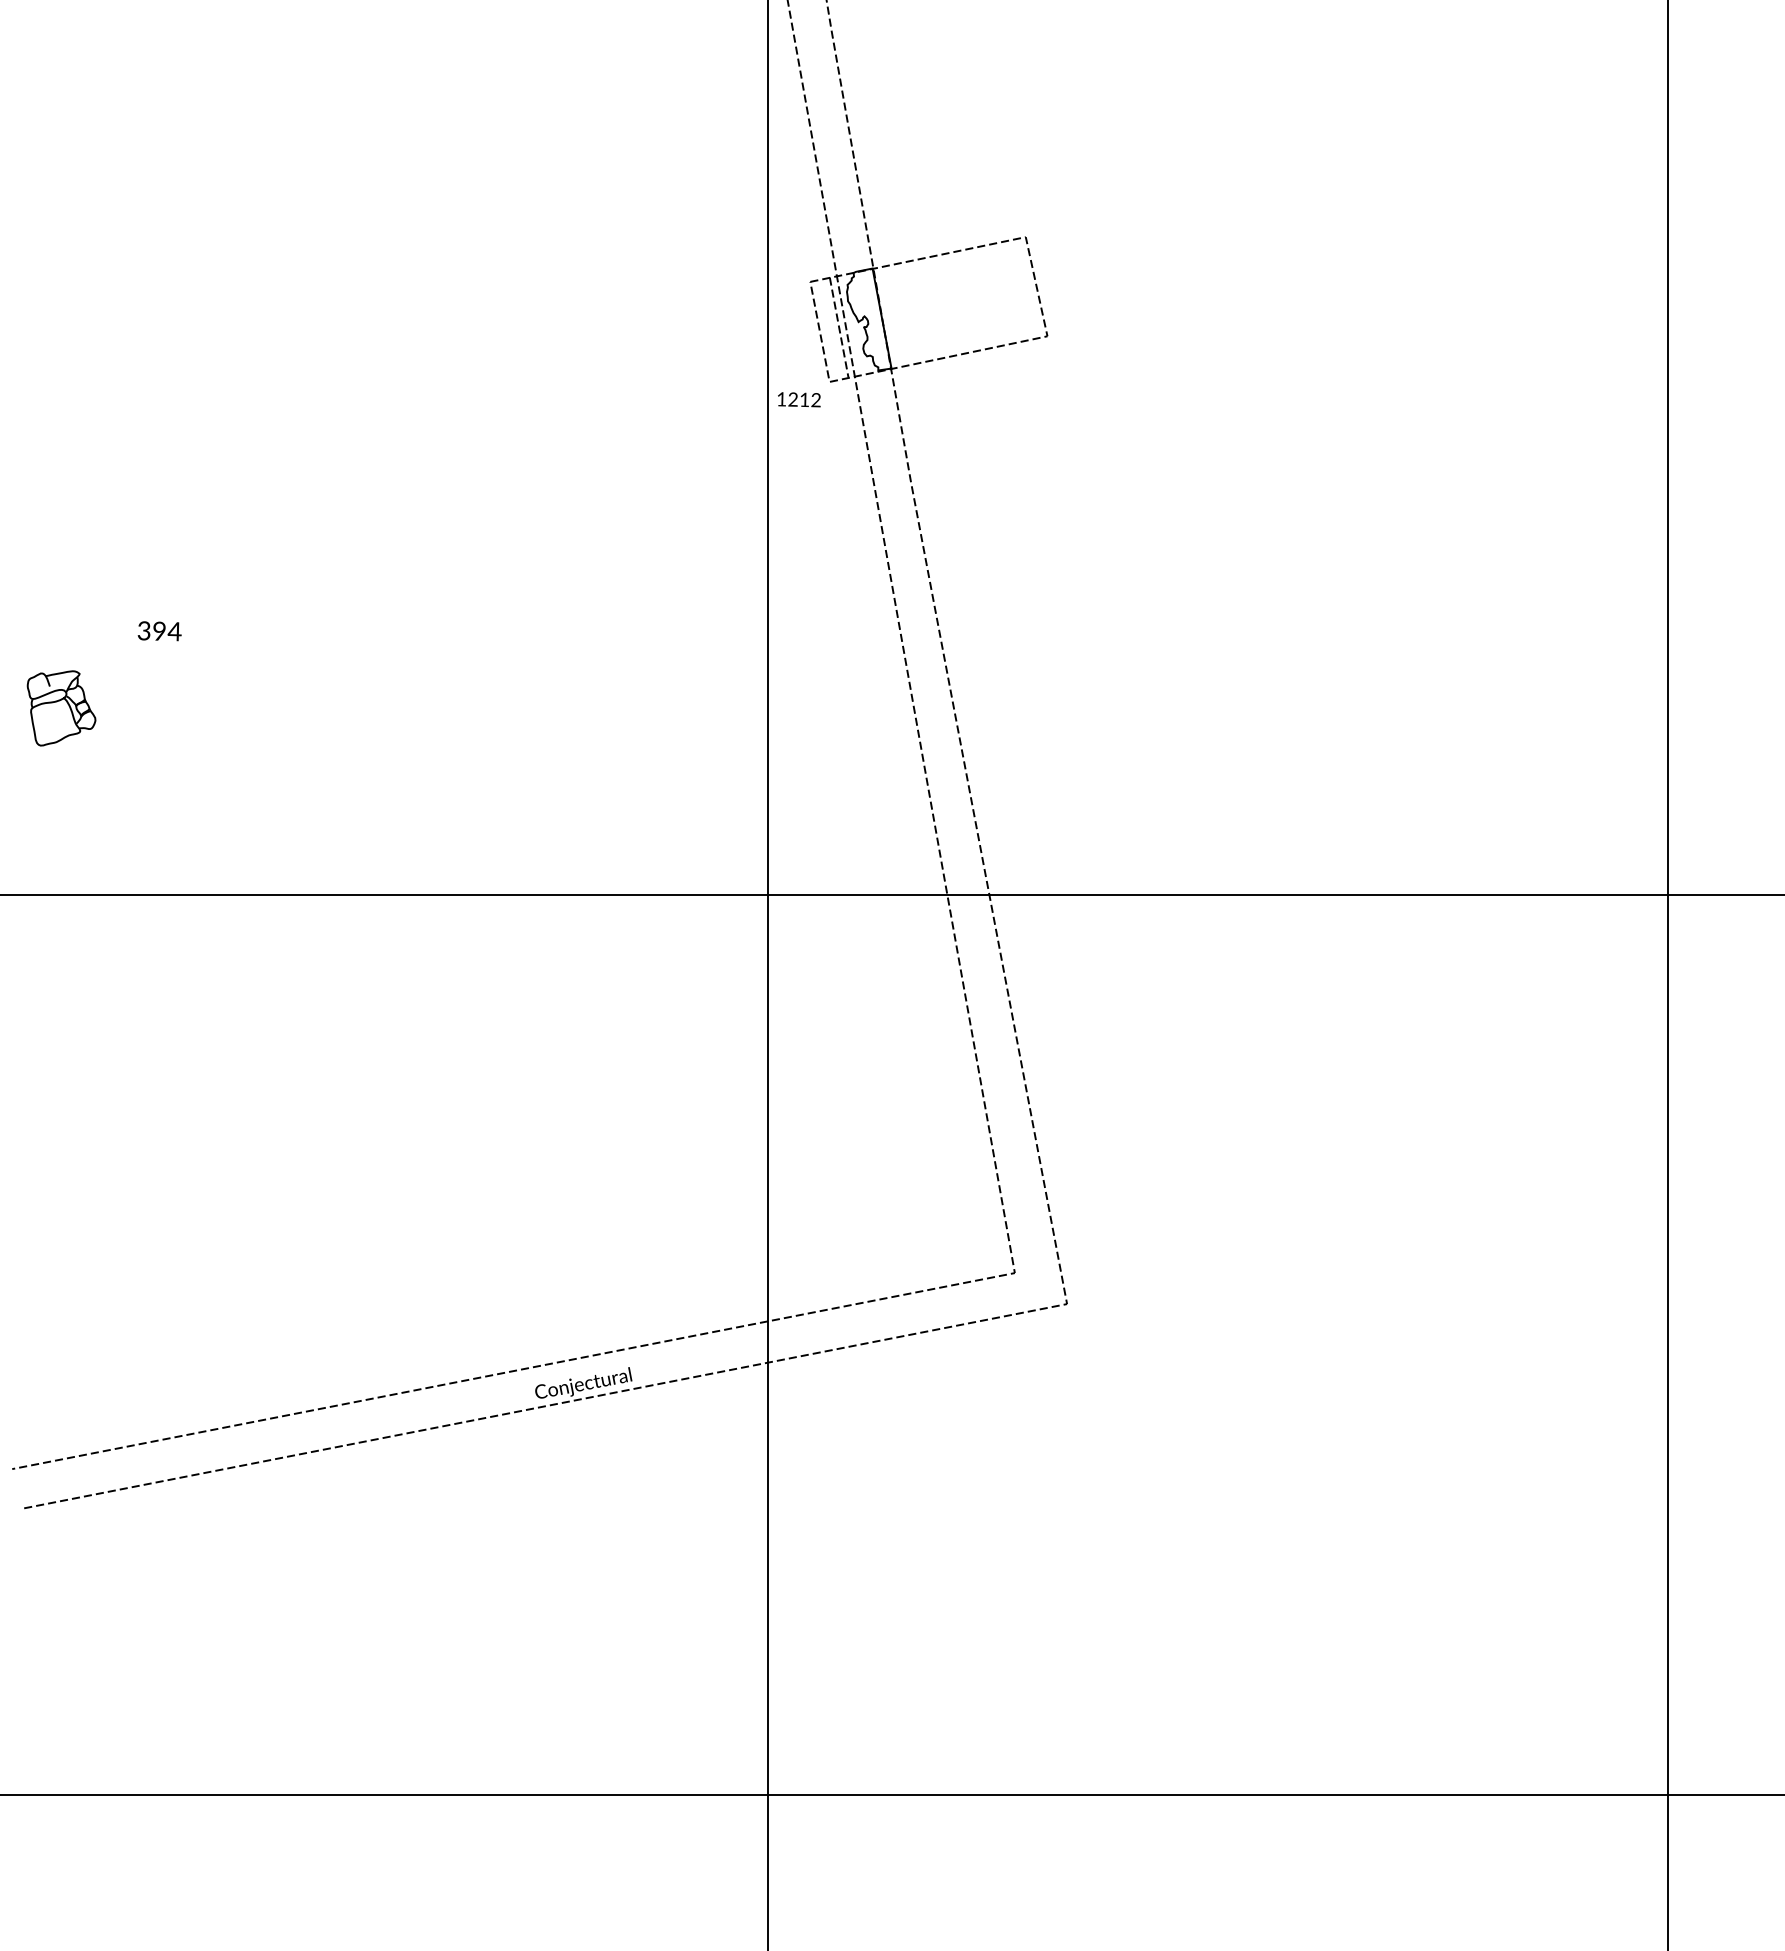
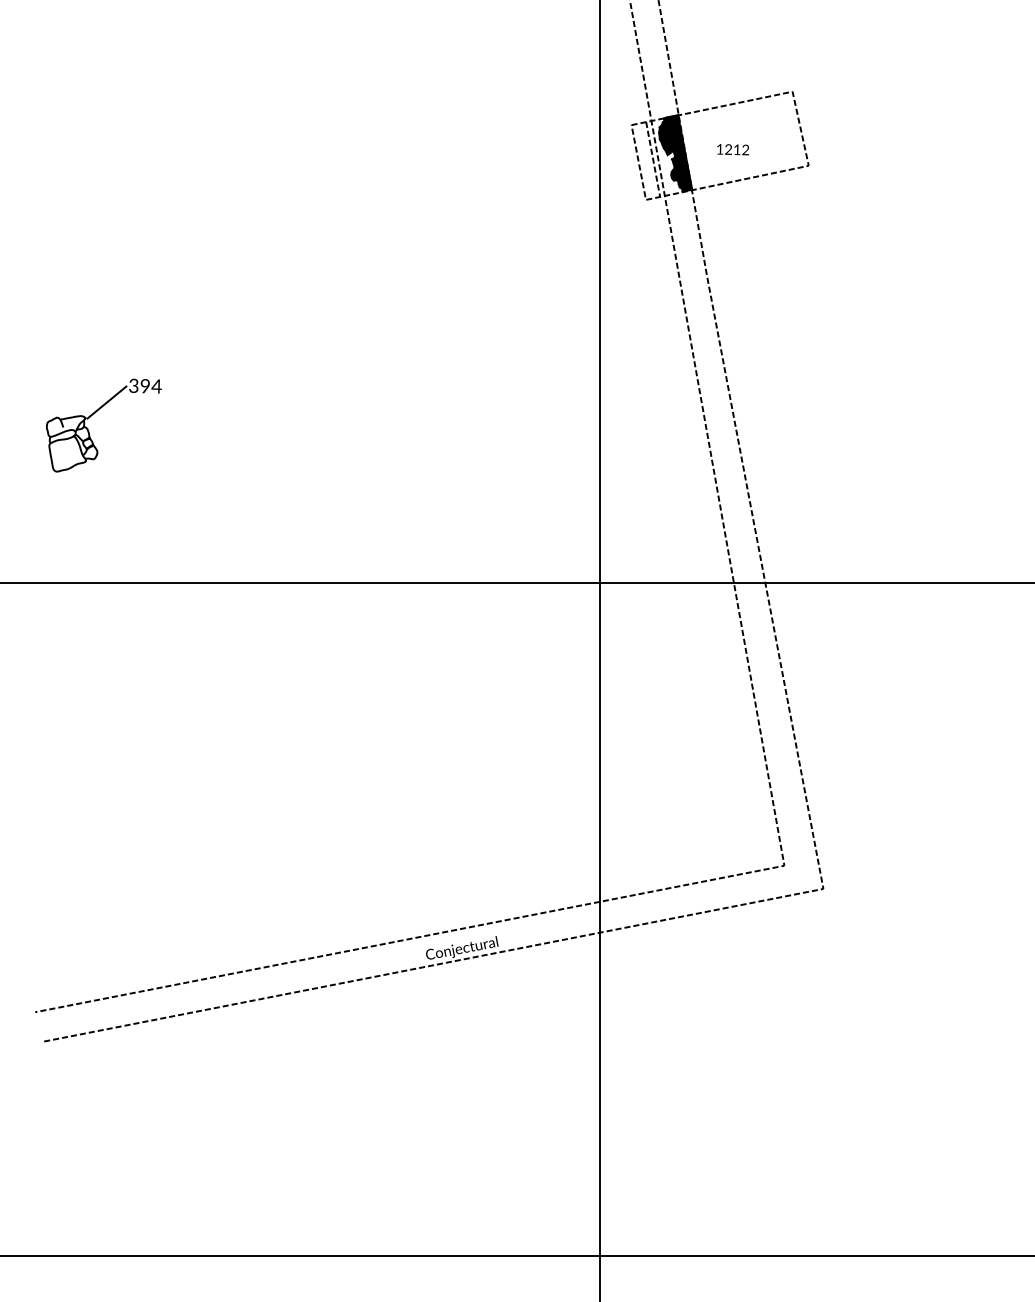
fill: (868, 319) -> (675, 153), added
text: (799, 399) -> (733, 149), moved
line: (108, 652) -> (107, 402), added

